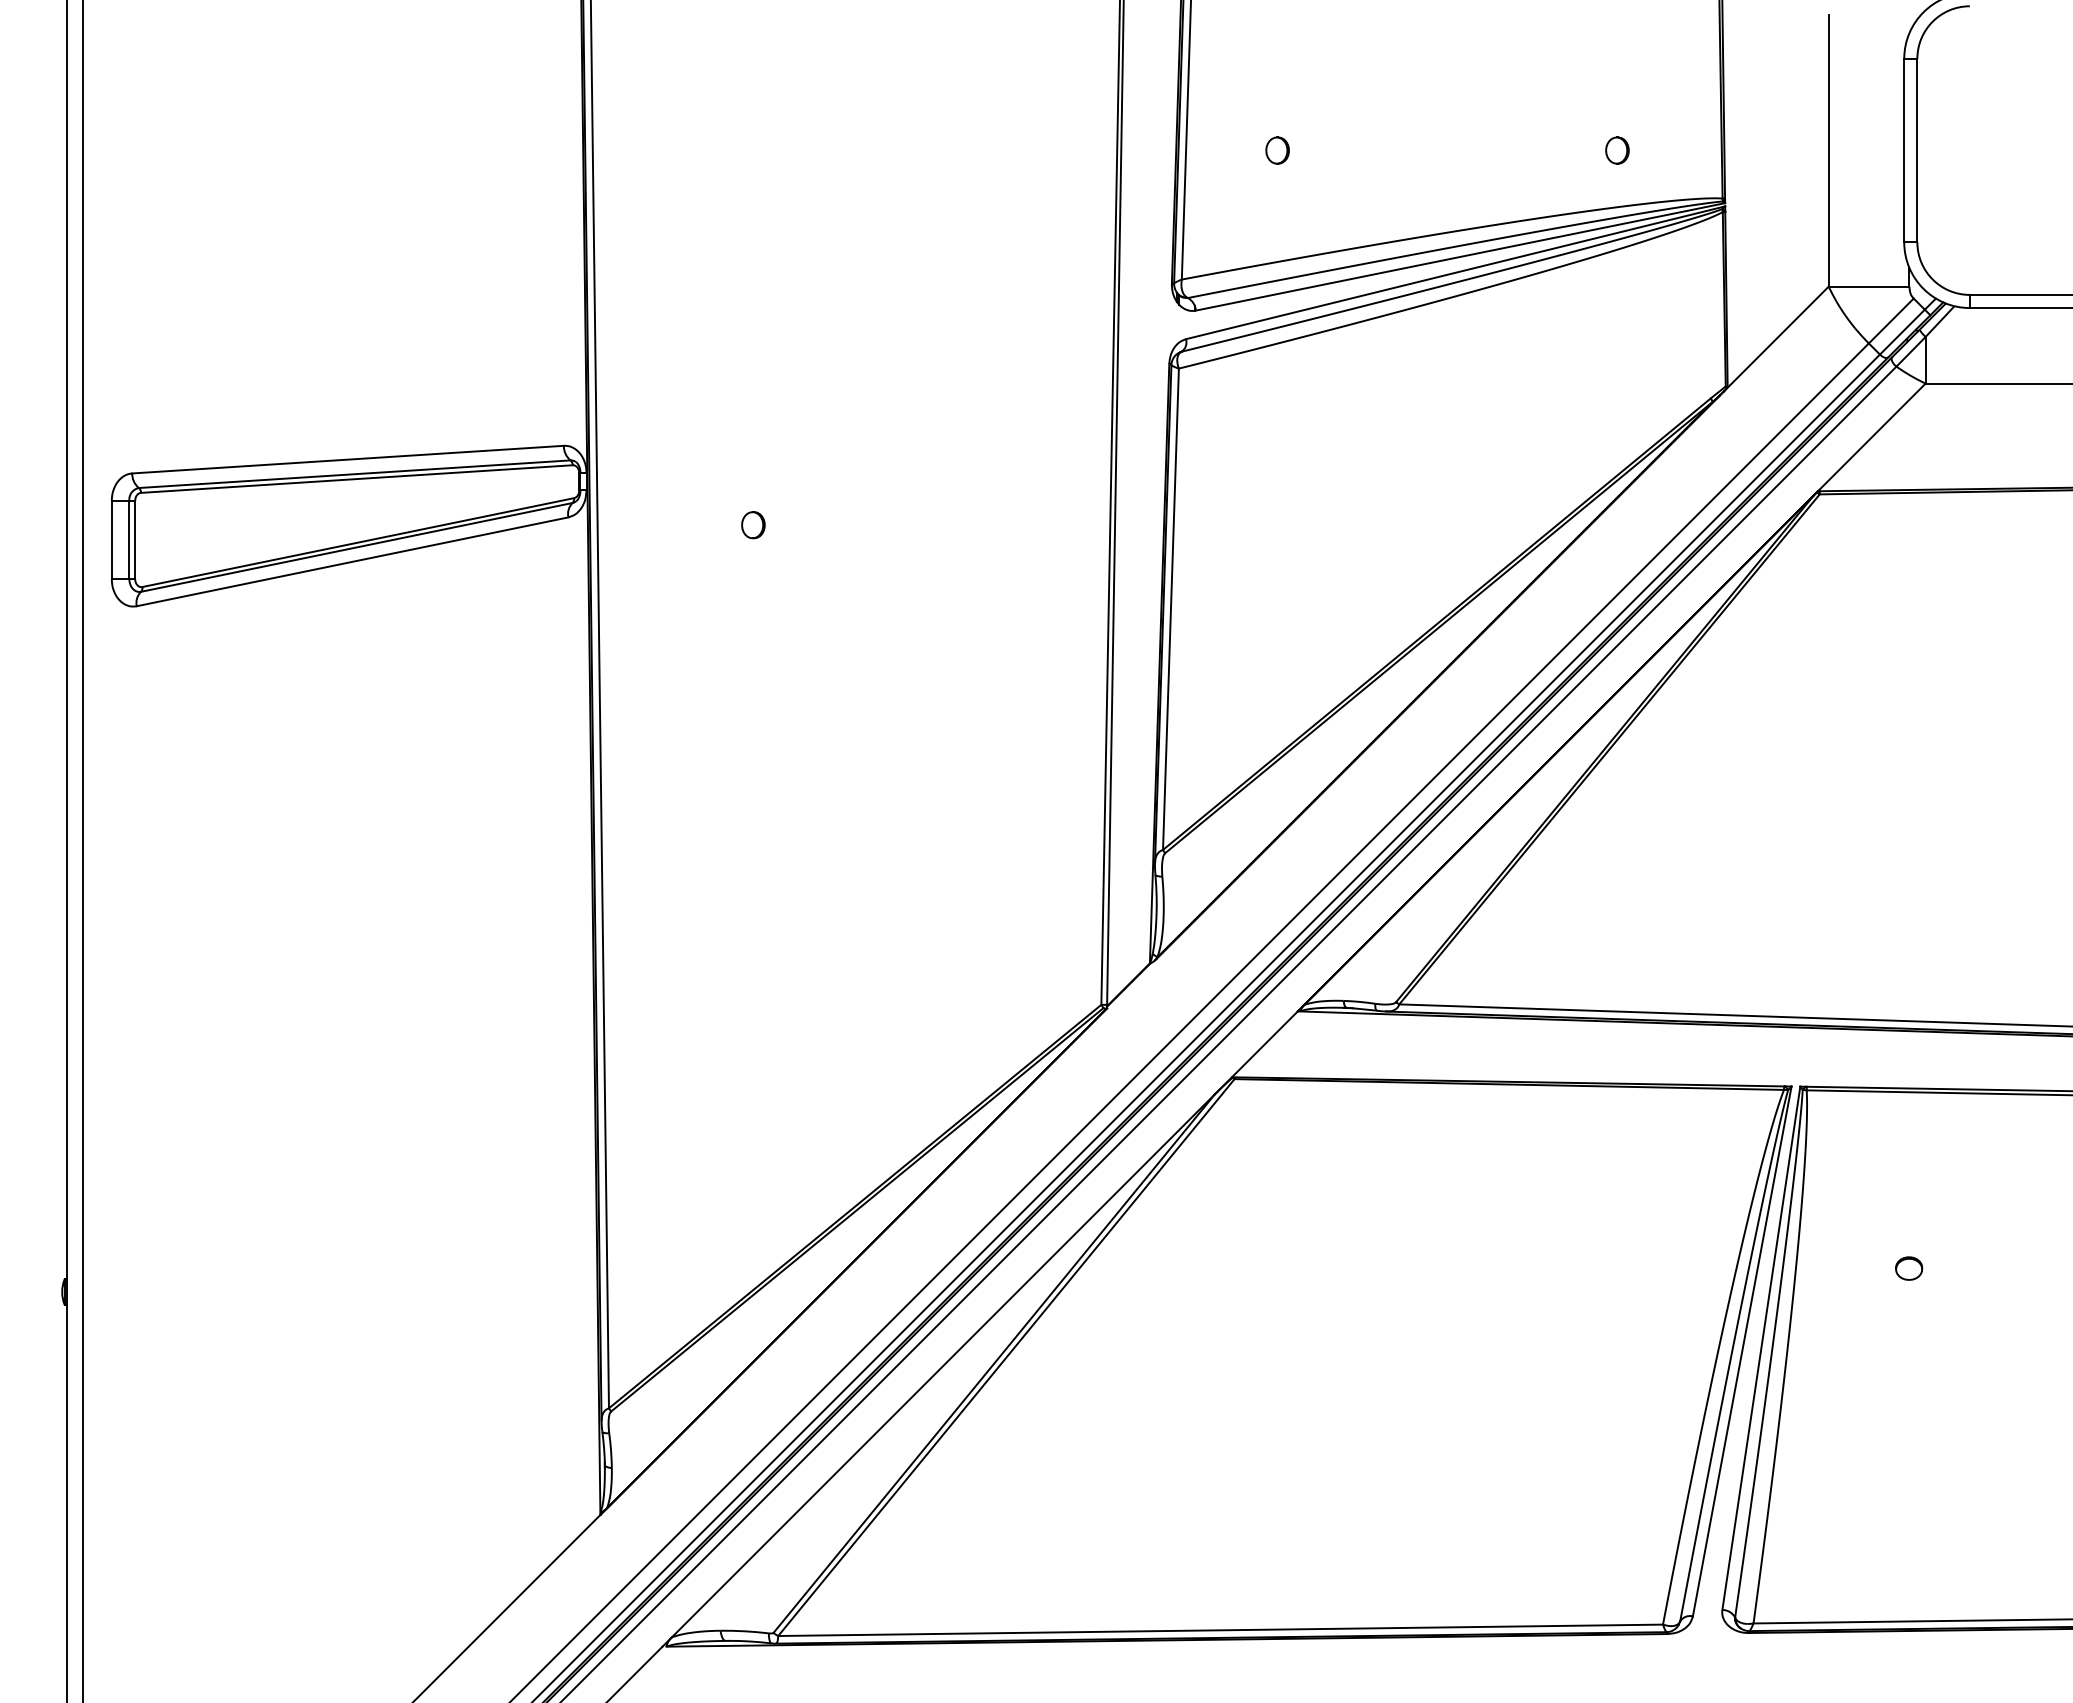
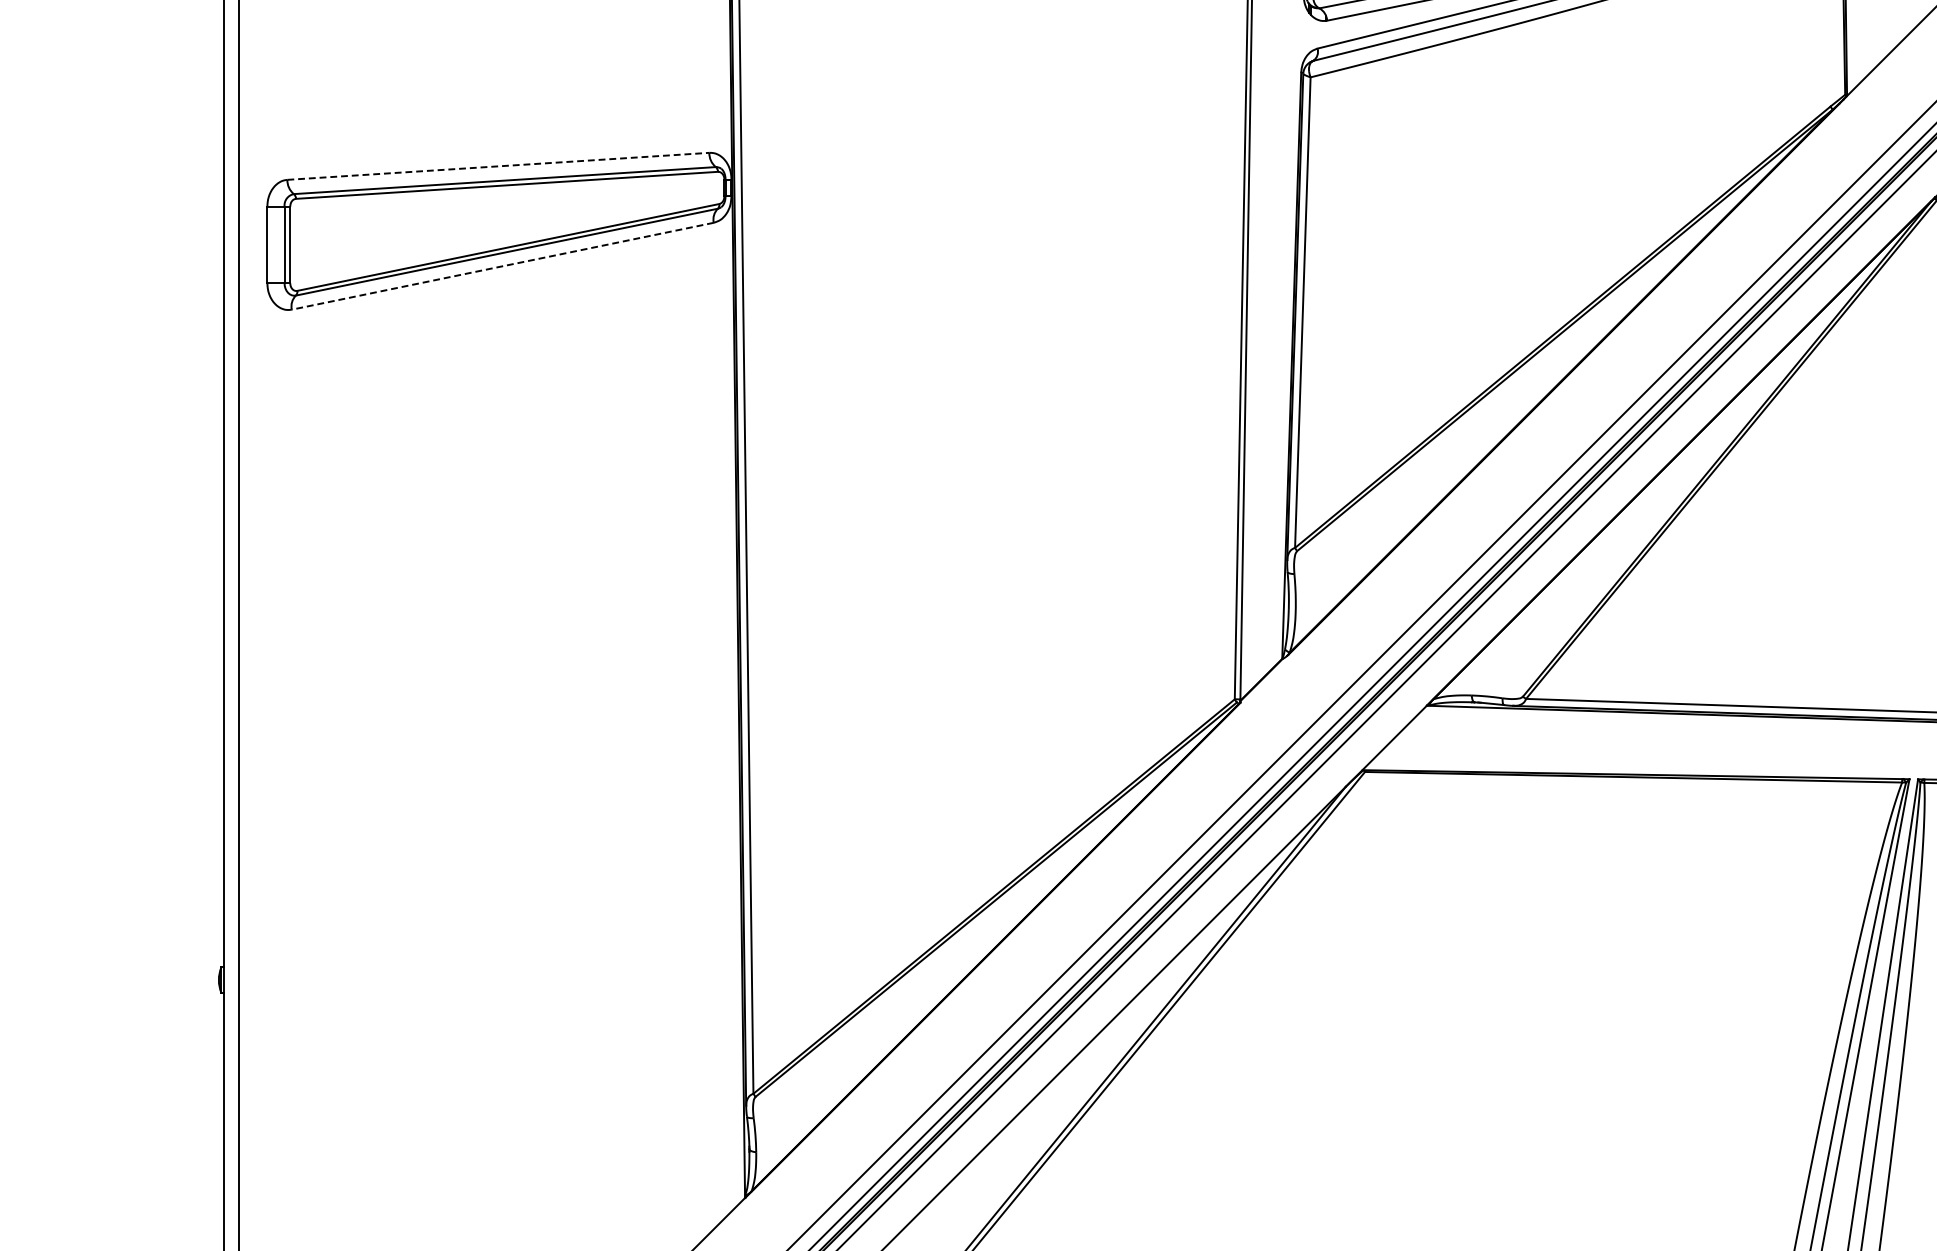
line: (348, 459) -> (498, 166), solid -> dashed
part: (753, 525) -> (894, 230), removed
line: (352, 561) -> (502, 265), solid -> dashed

